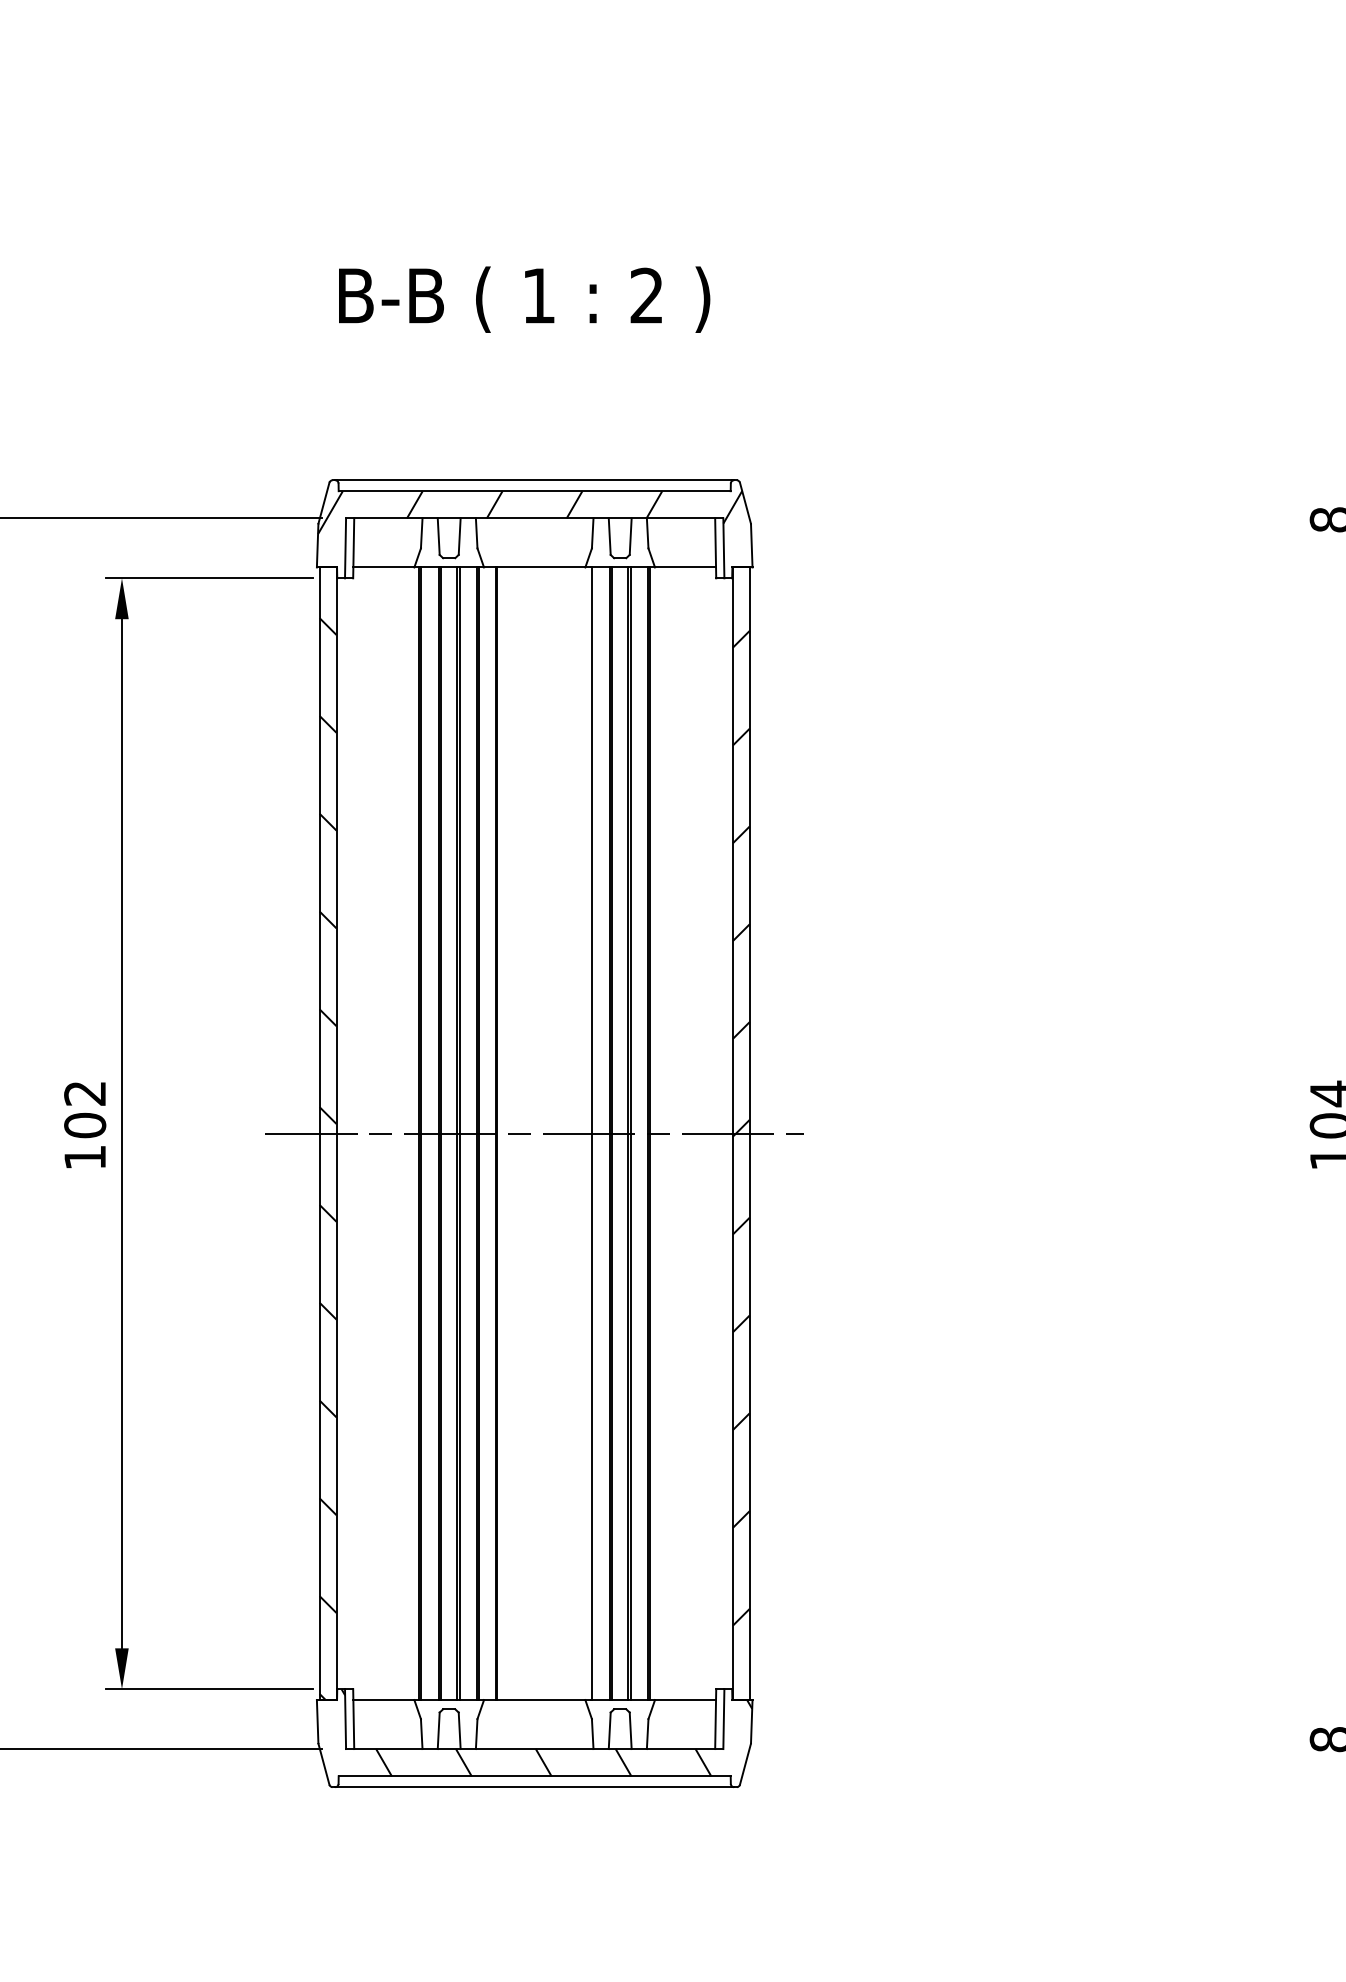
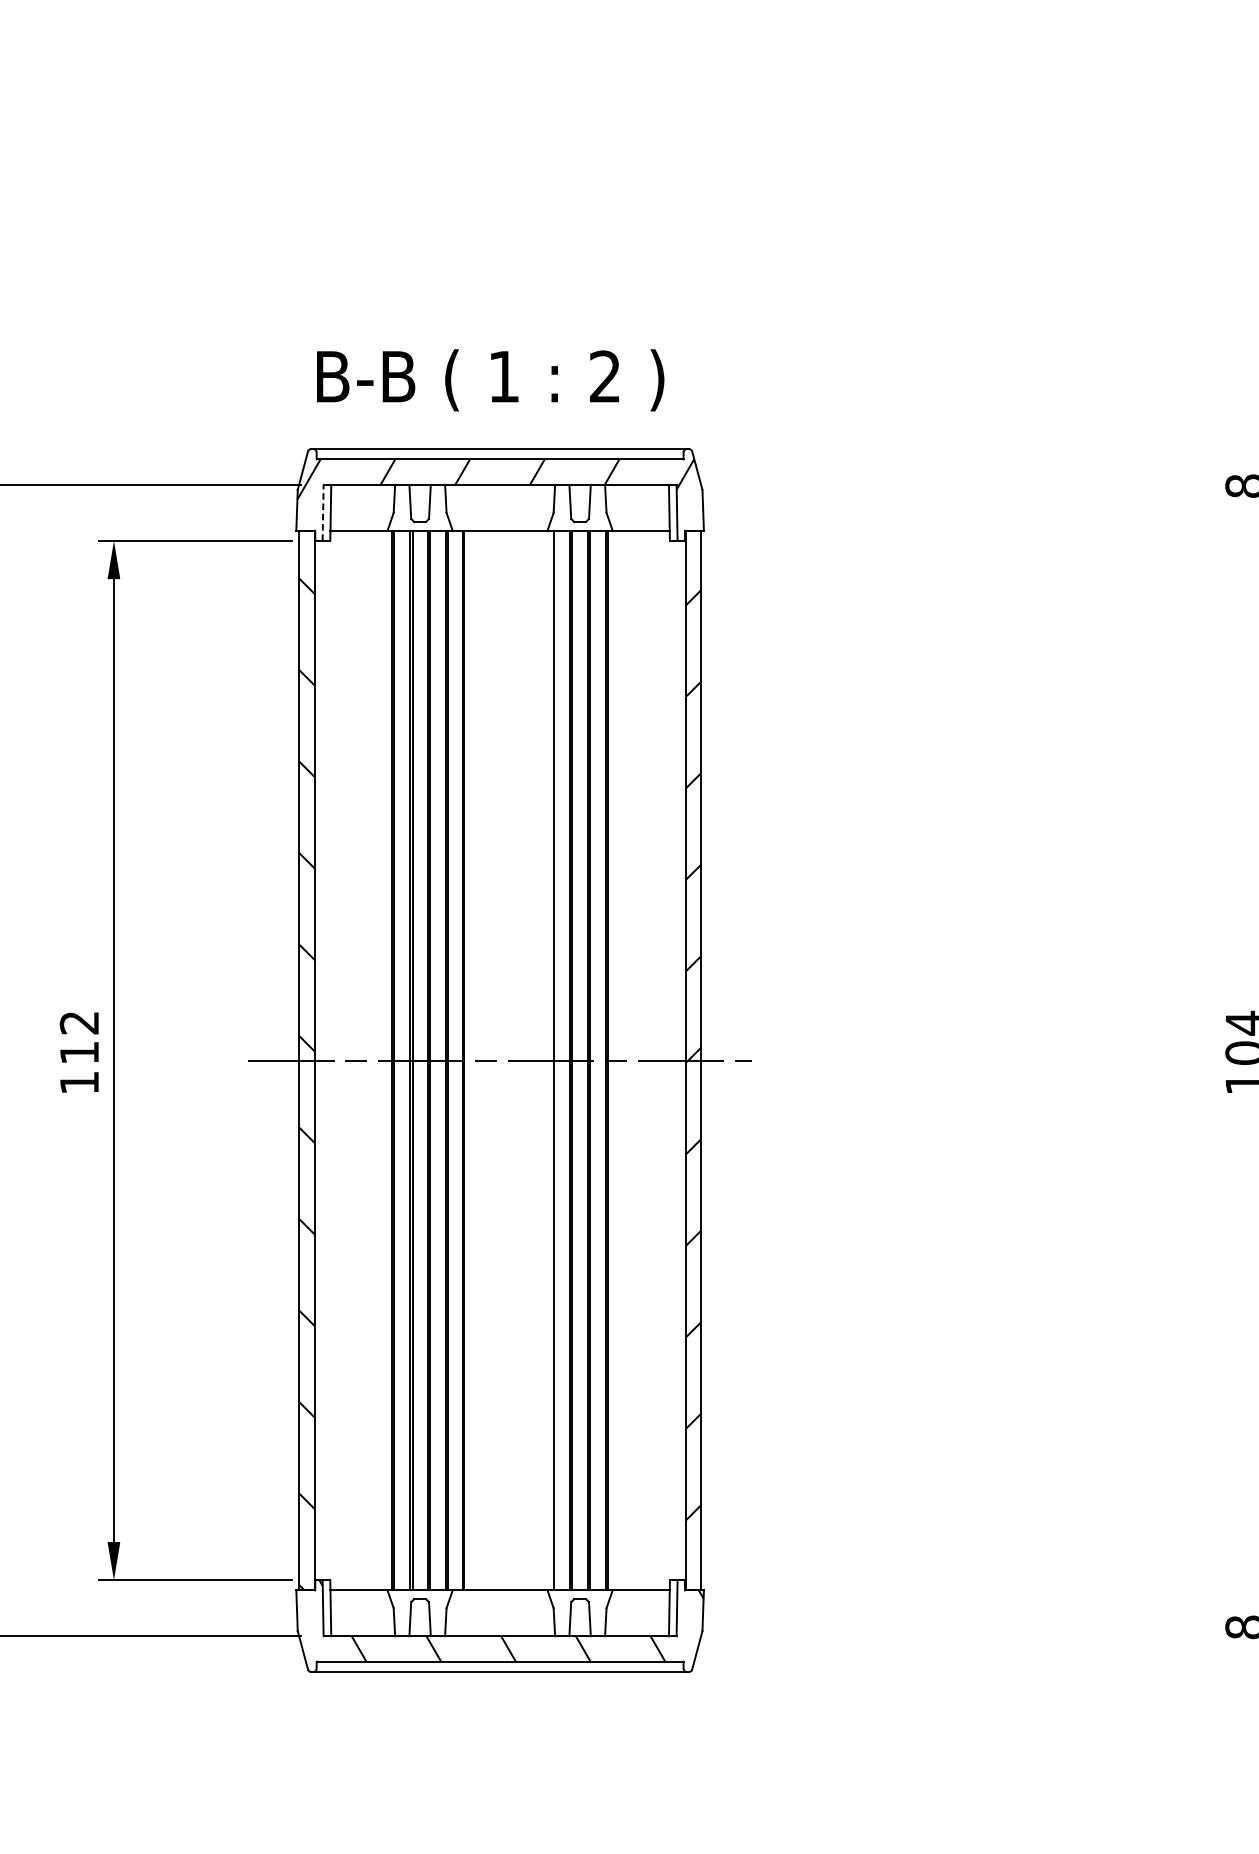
text: (524, 299) -> (490, 380), moved
line: (345, 548) -> (323, 512), solid -> dashed
text: (85, 1125) -> (79, 1052), 102 -> 112

